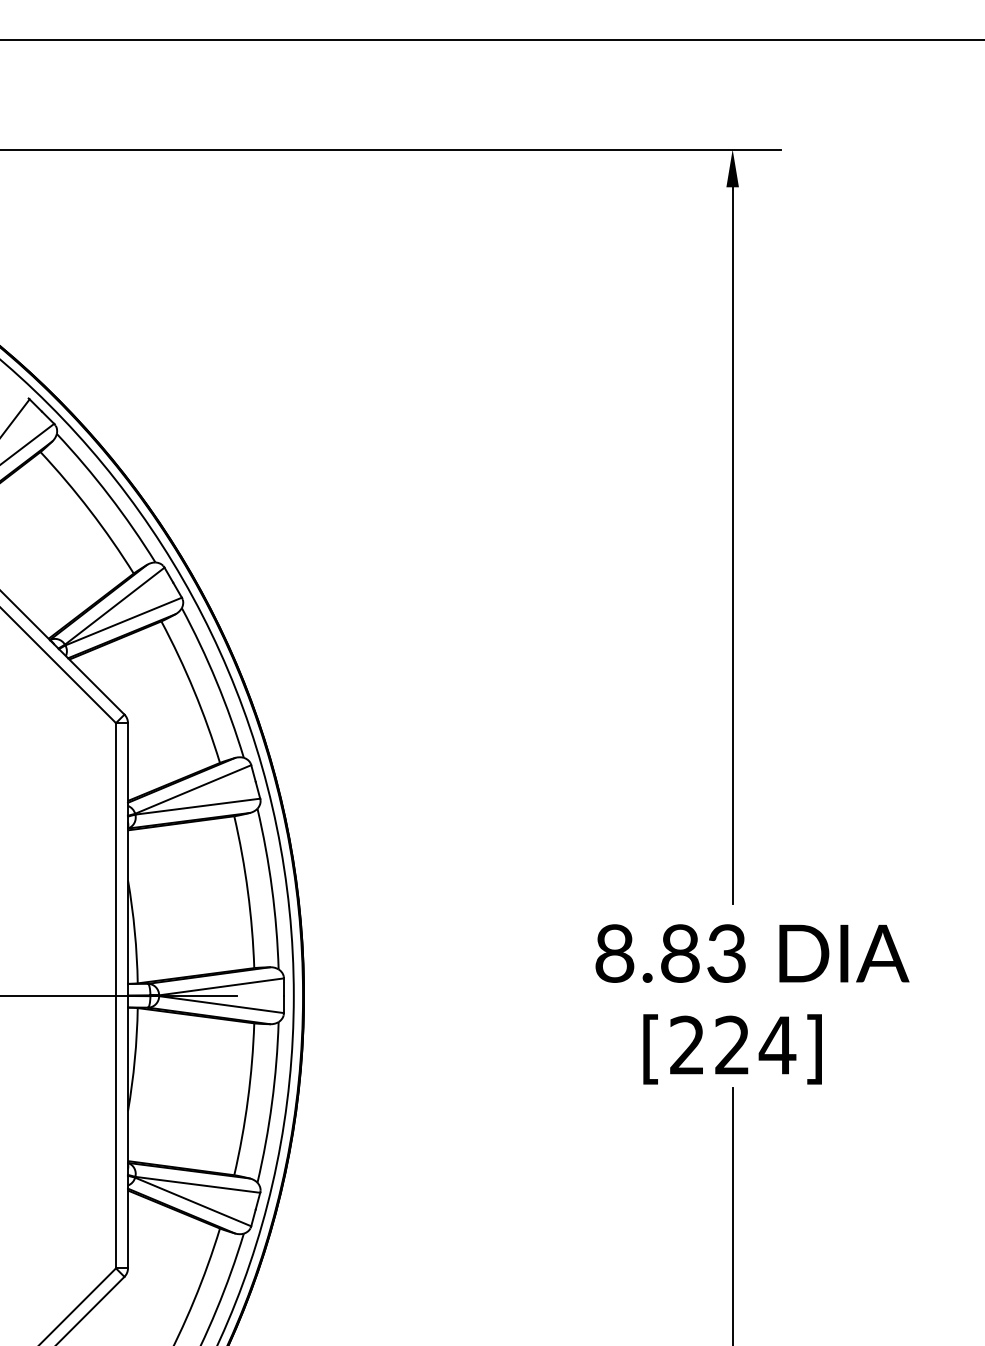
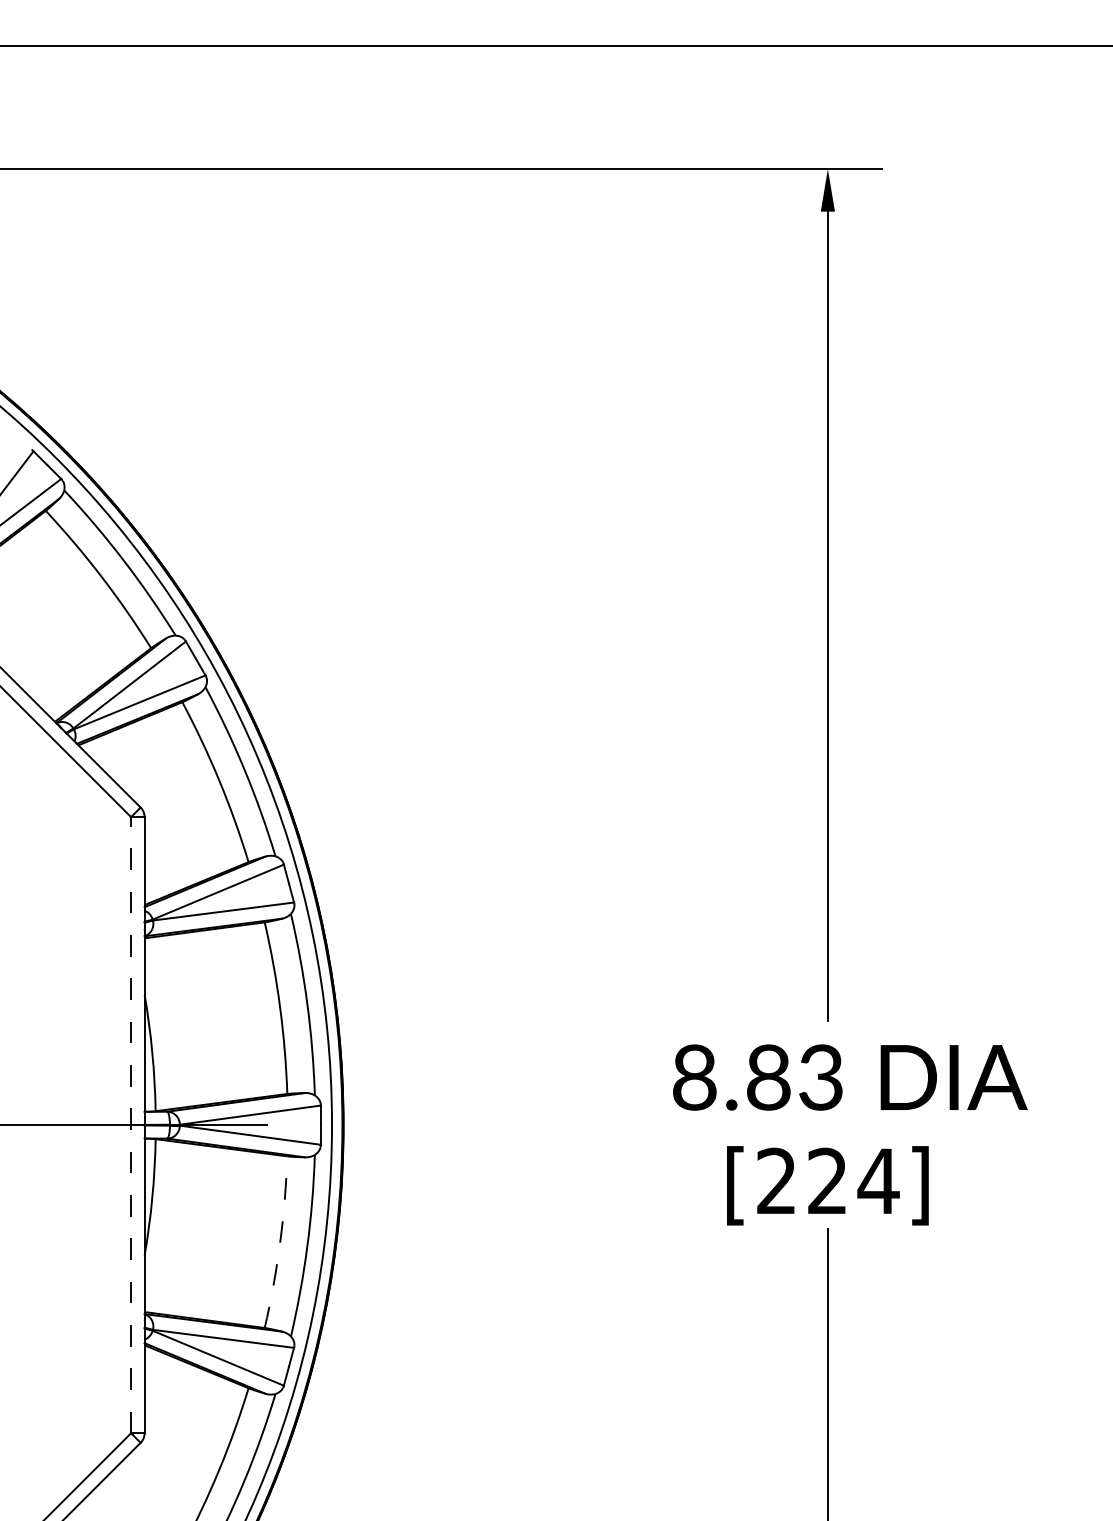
line: (116, 995) -> (131, 1124), solid -> dashed
arc: (248, 1099) -> (280, 1242), solid -> dashed

